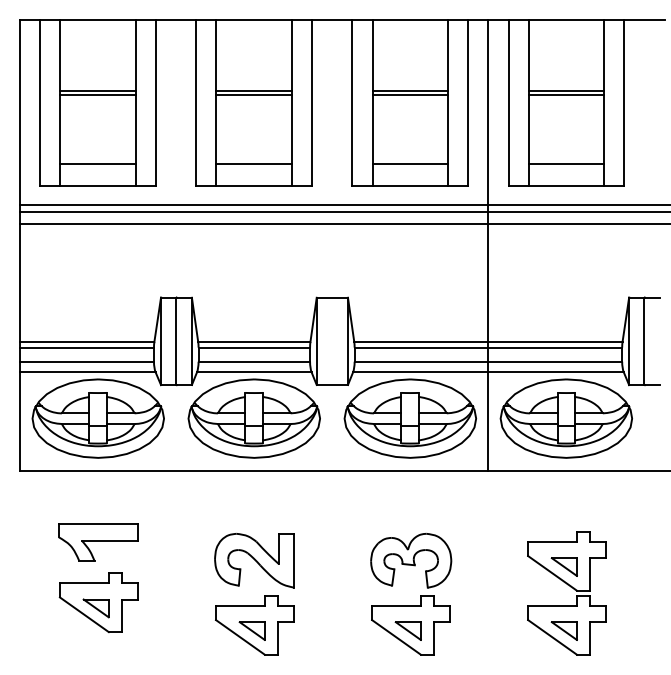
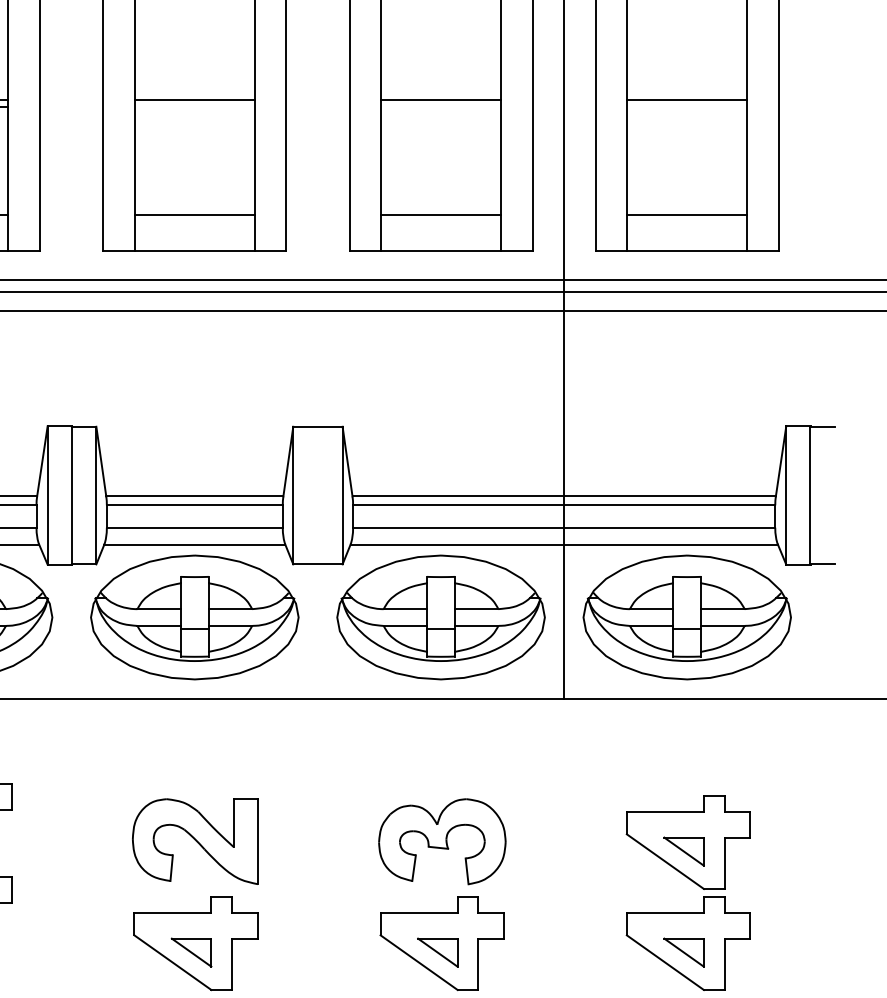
line: (254, 94) -> (195, 106), removed
line: (410, 94) -> (441, 106), removed
line: (566, 94) -> (687, 106), removed

